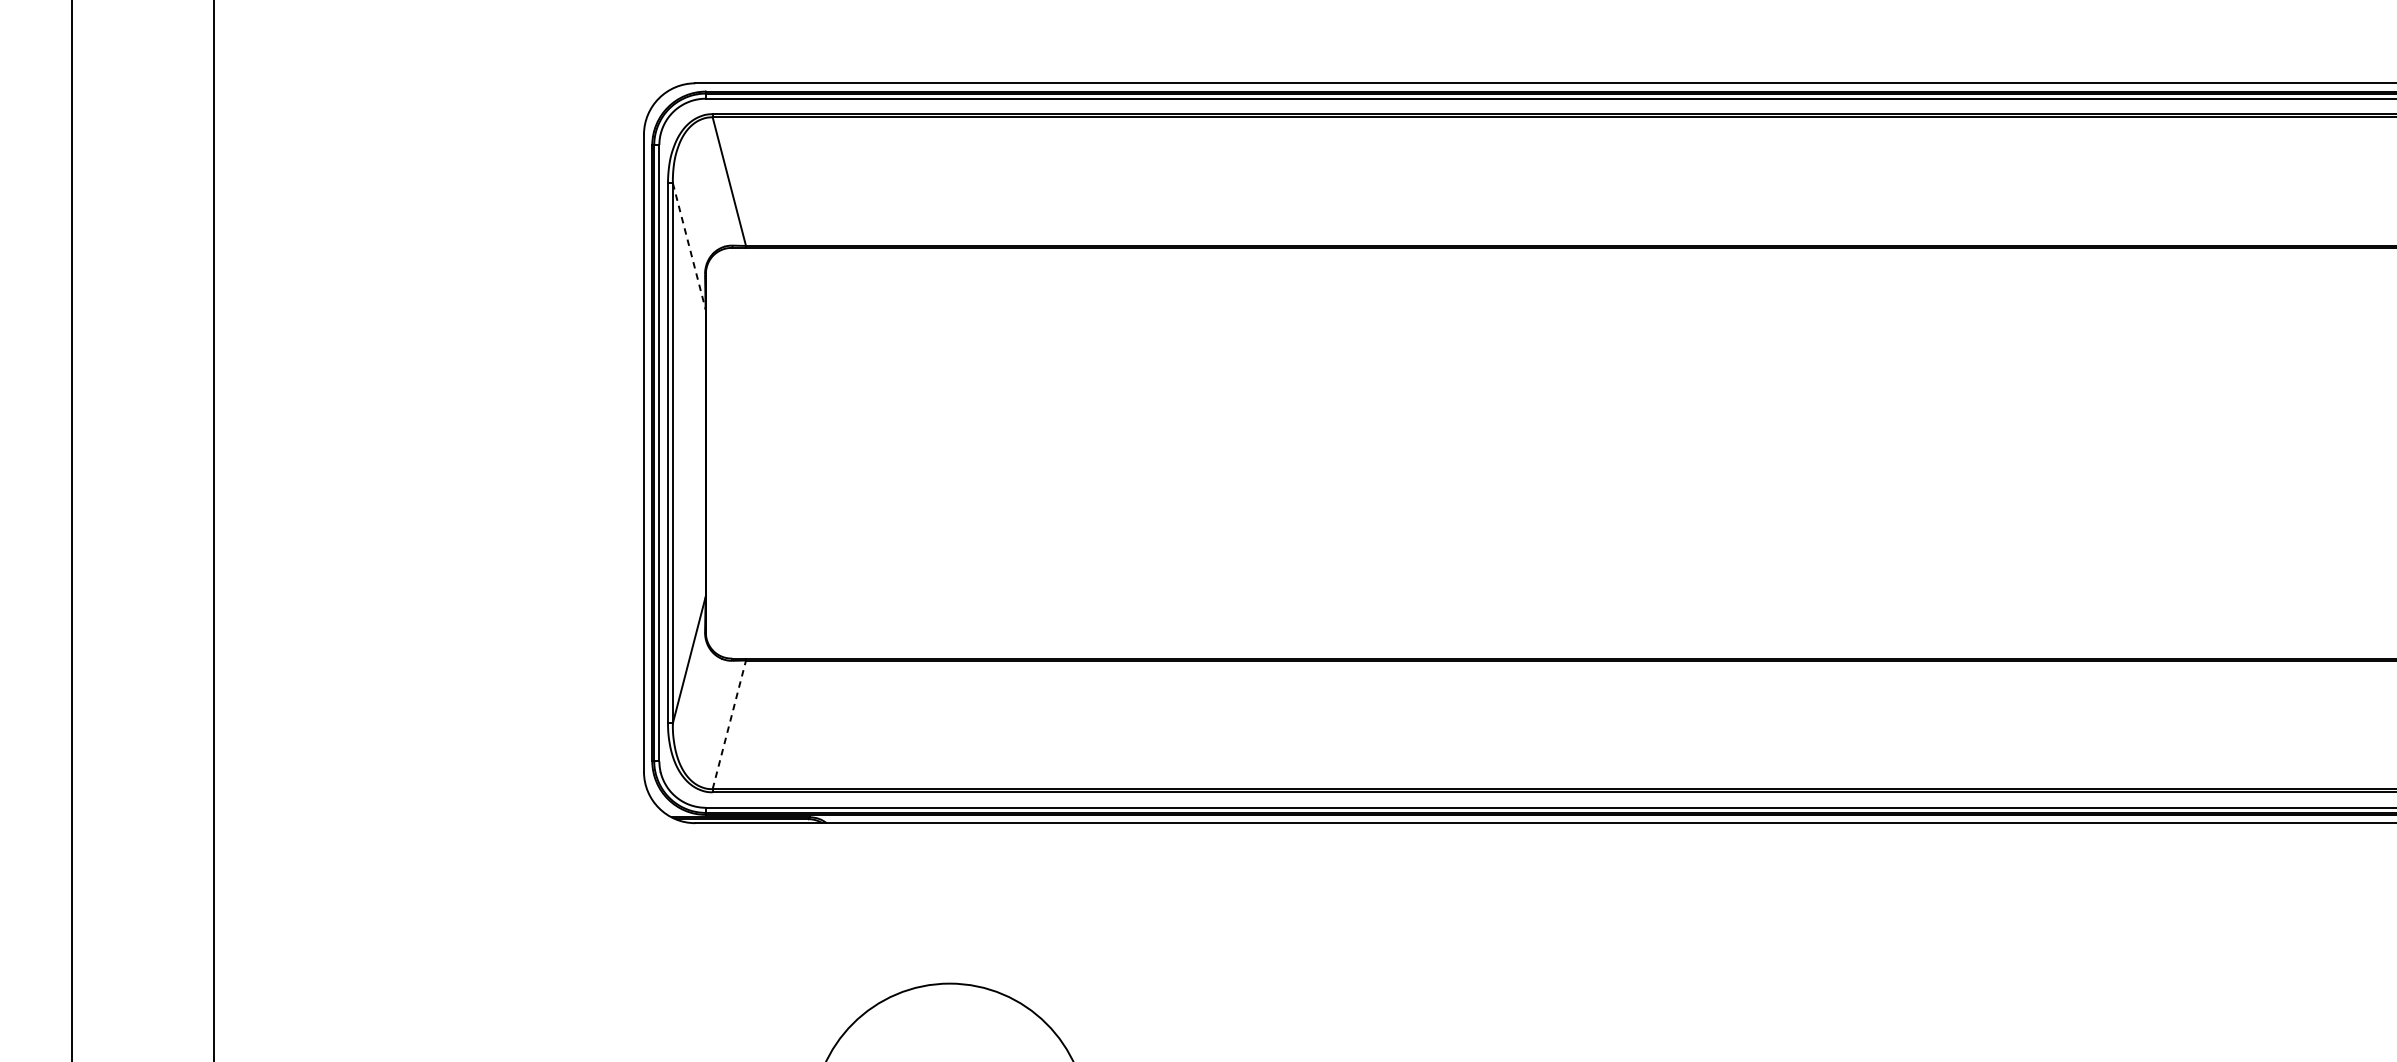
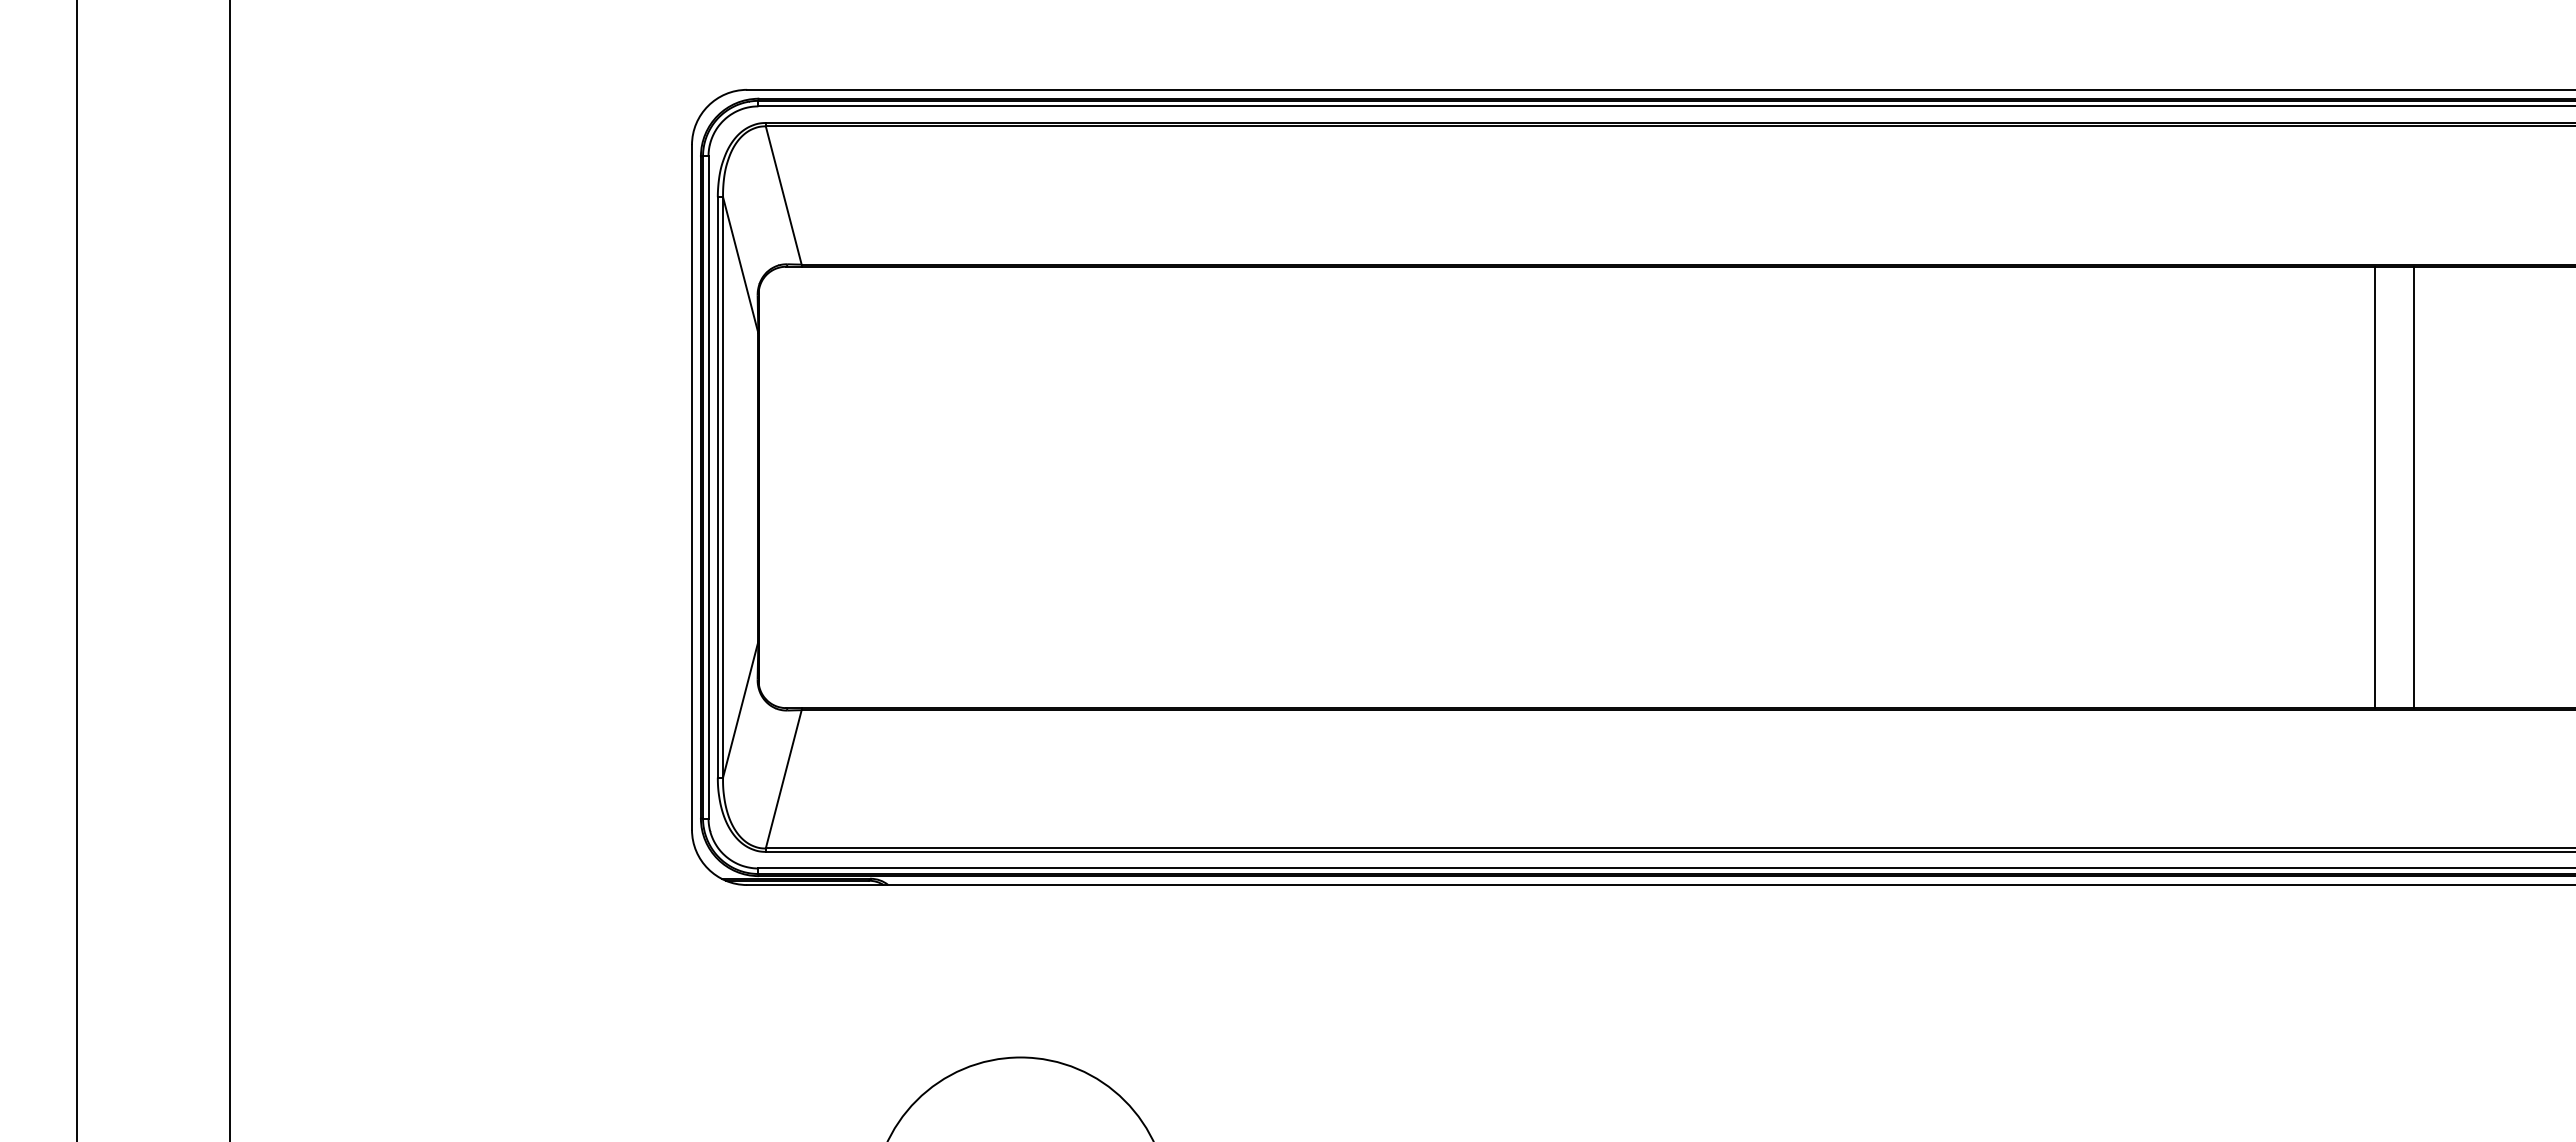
line: (689, 246) -> (740, 265), dashed -> solid
line: (2209, 453) -> (2374, 487), added
line: (2245, 453) -> (2413, 487), added
line: (729, 724) -> (783, 778), dashed -> solid

